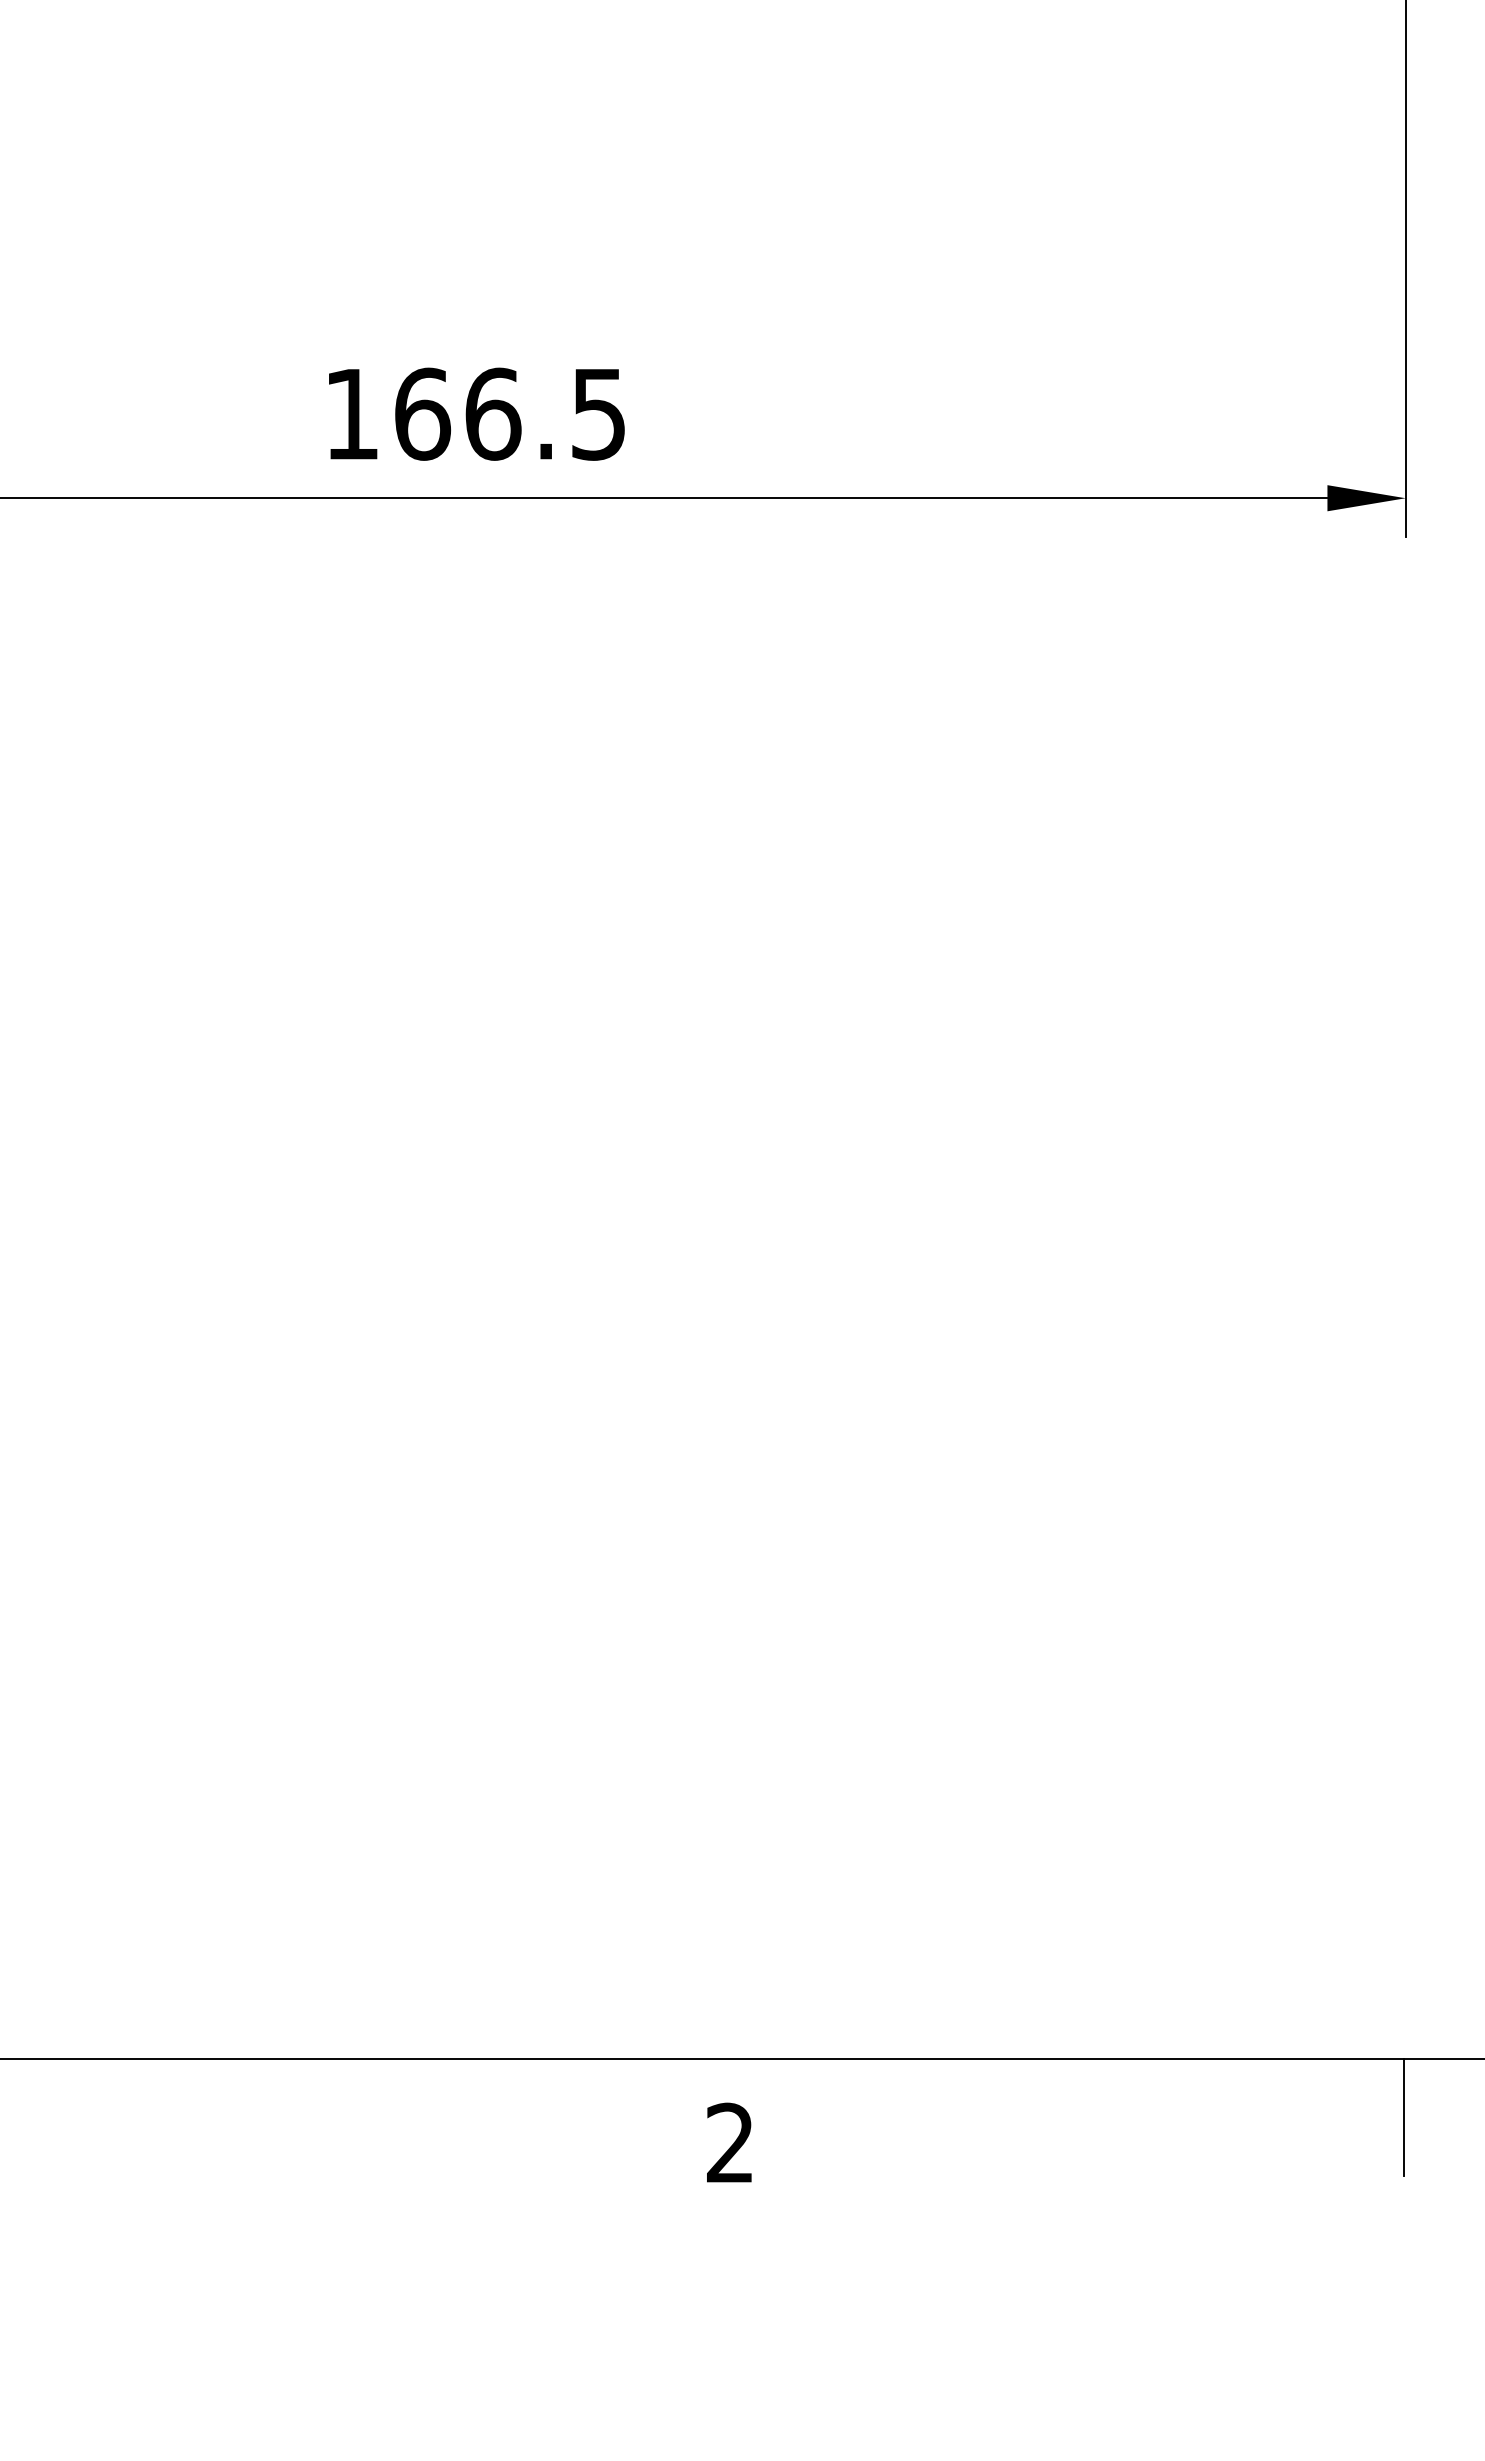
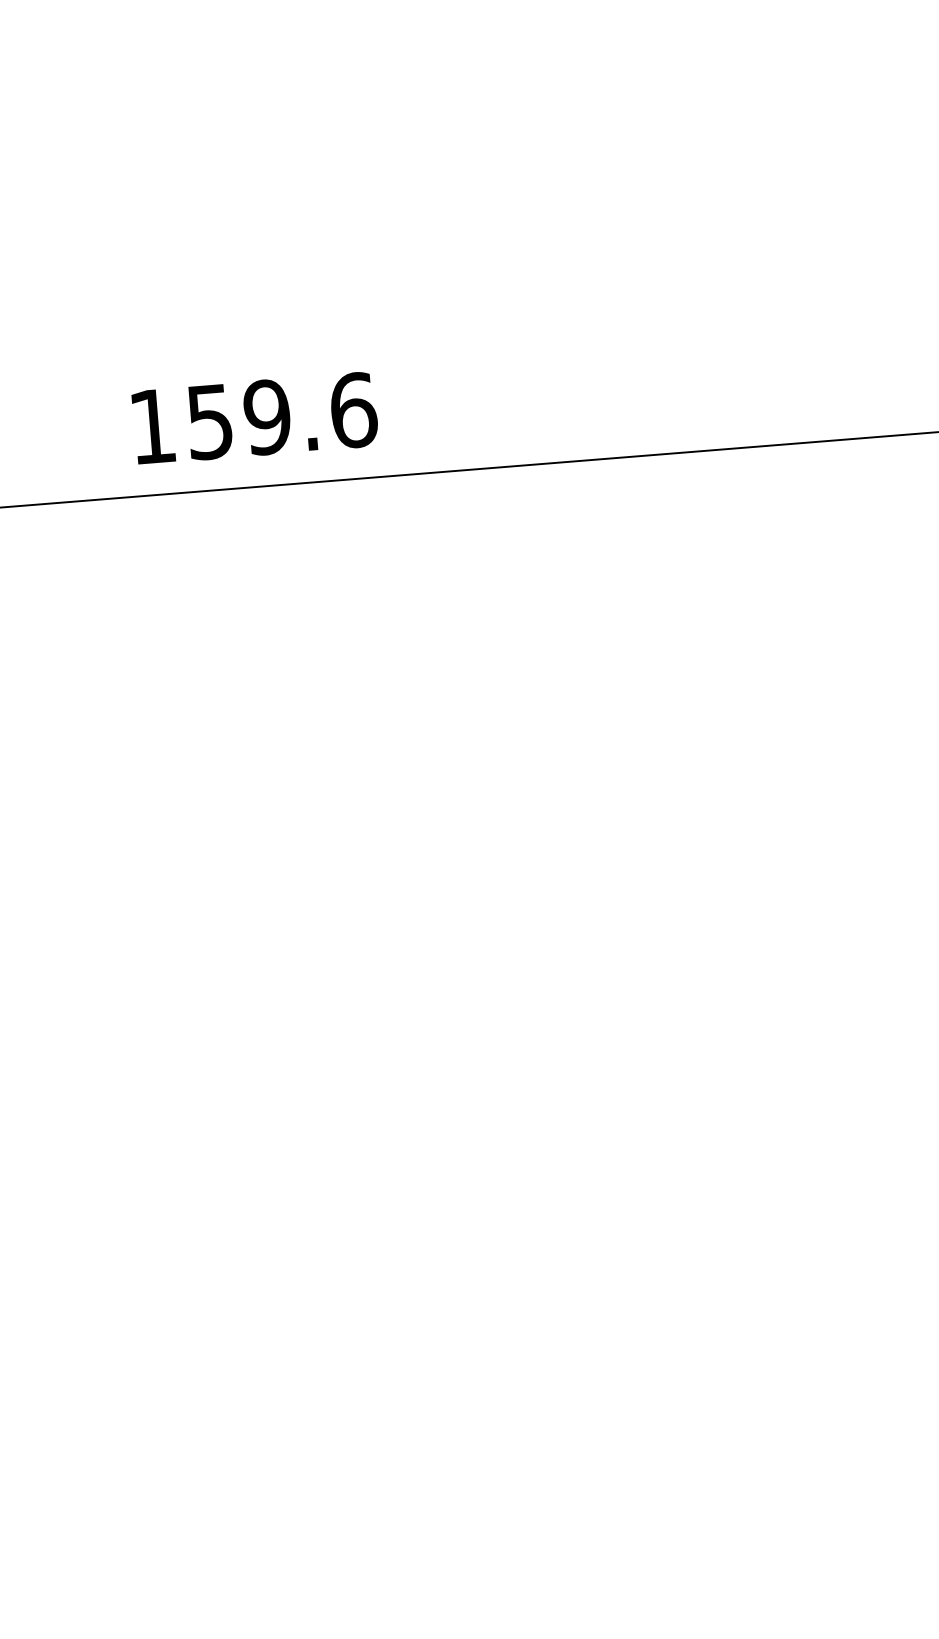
text: (511, 413) -> (282, 415), 166.5 -> 159.6

